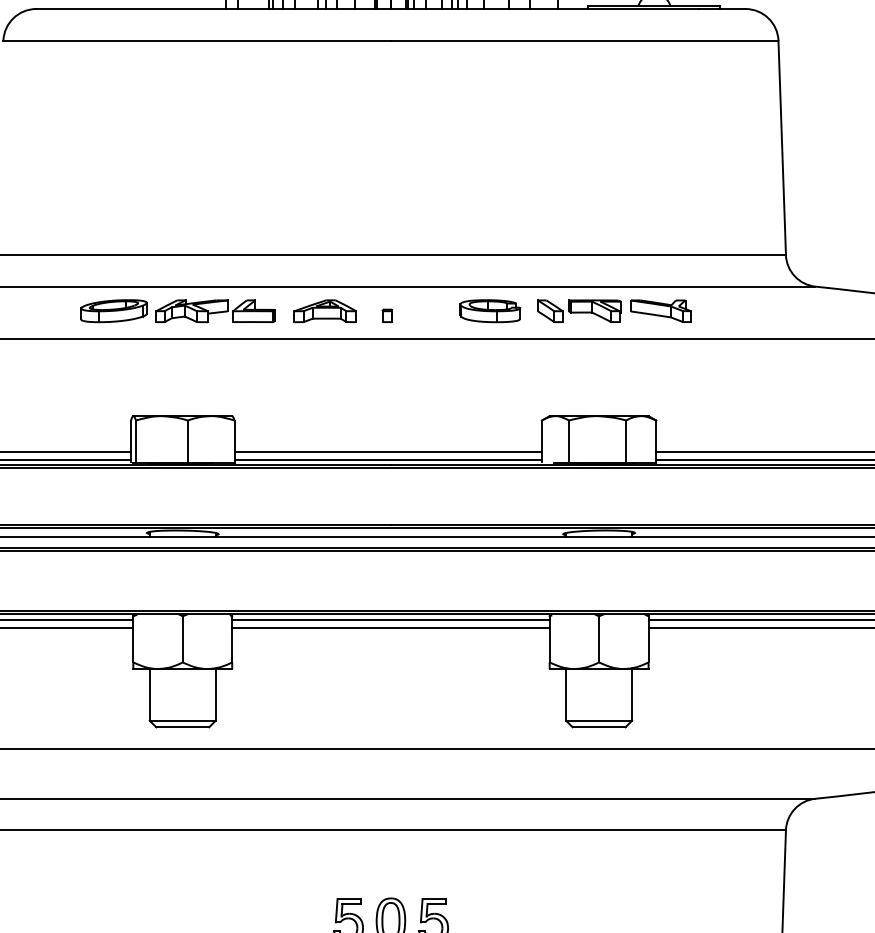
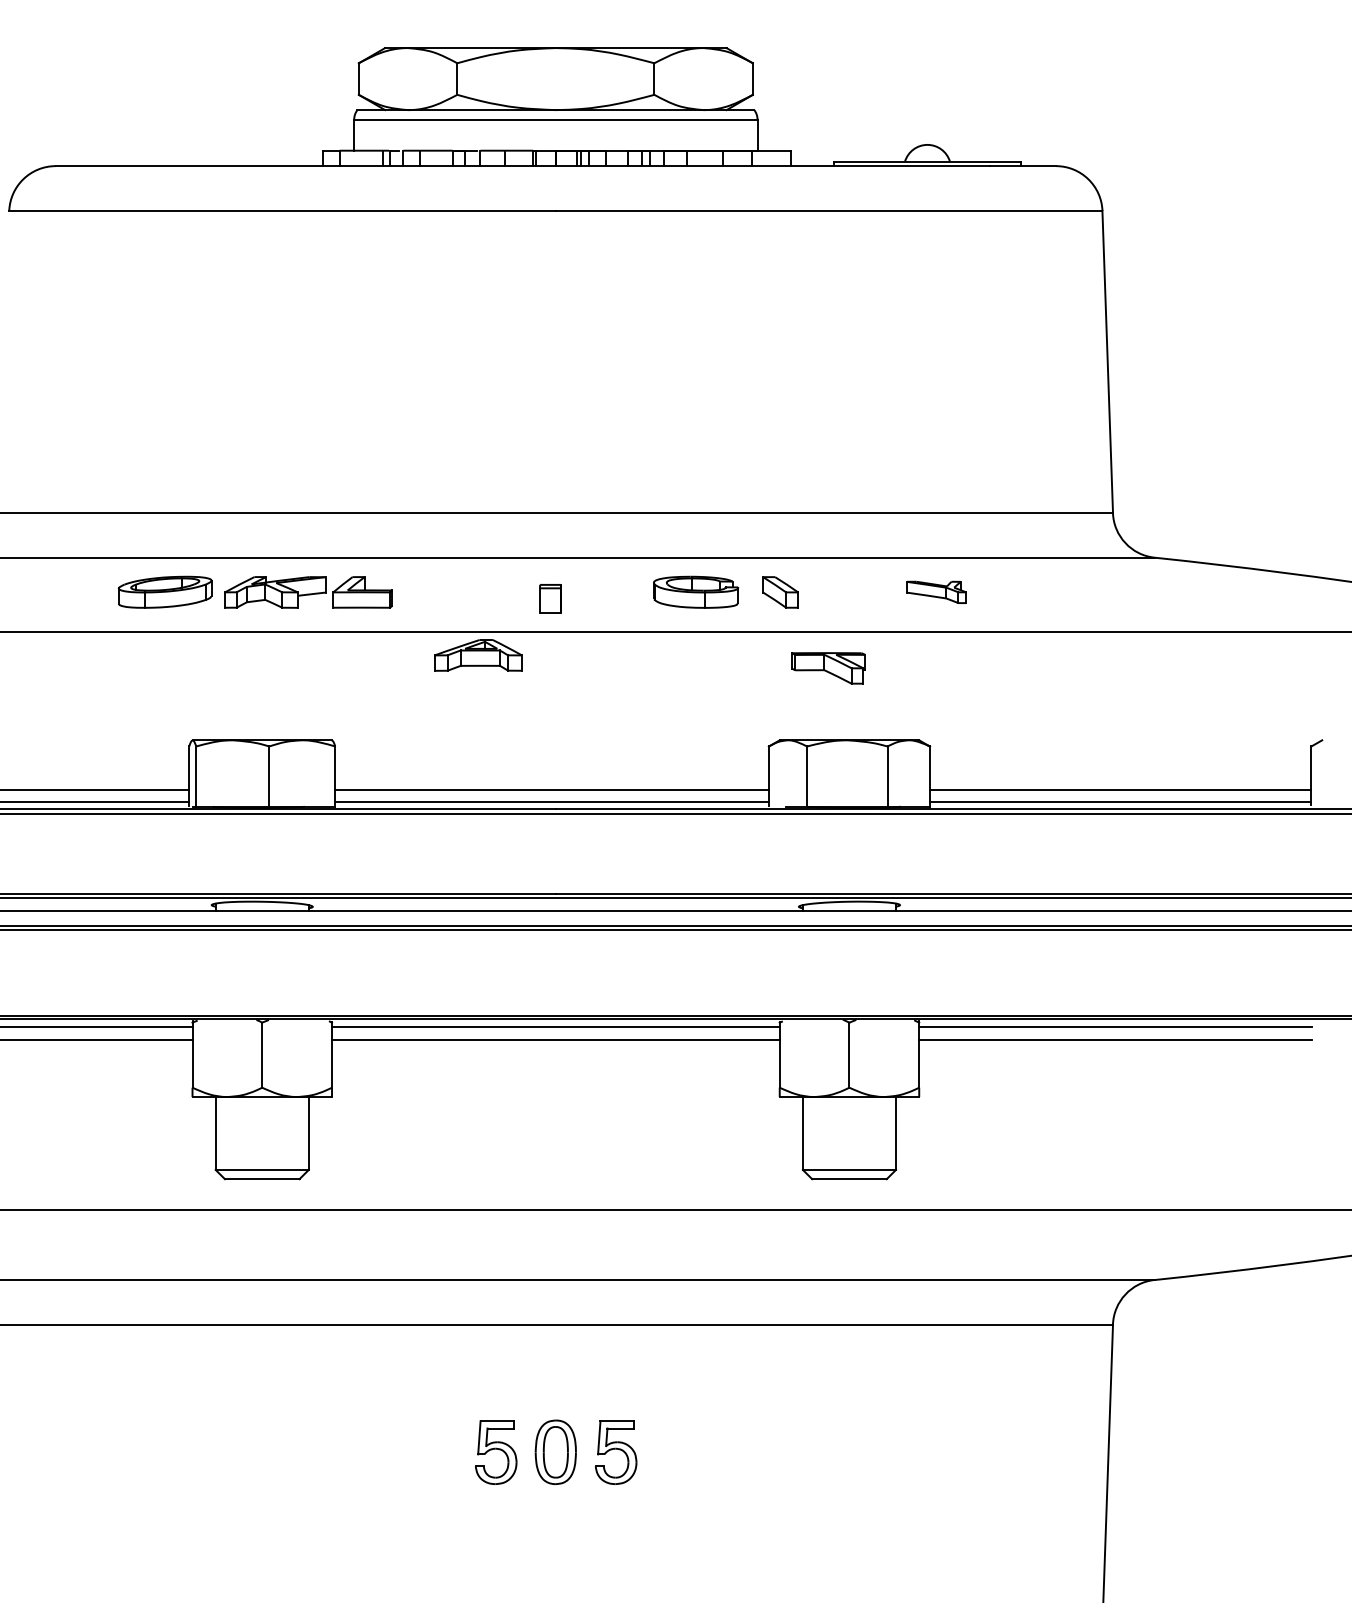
part: (325, 311) -> (478, 655), moved
part: (594, 311) -> (828, 668), moved
part: (660, 311) -> (936, 592), size x0.7
part: (387, 315) -> (550, 598), size x1.6

